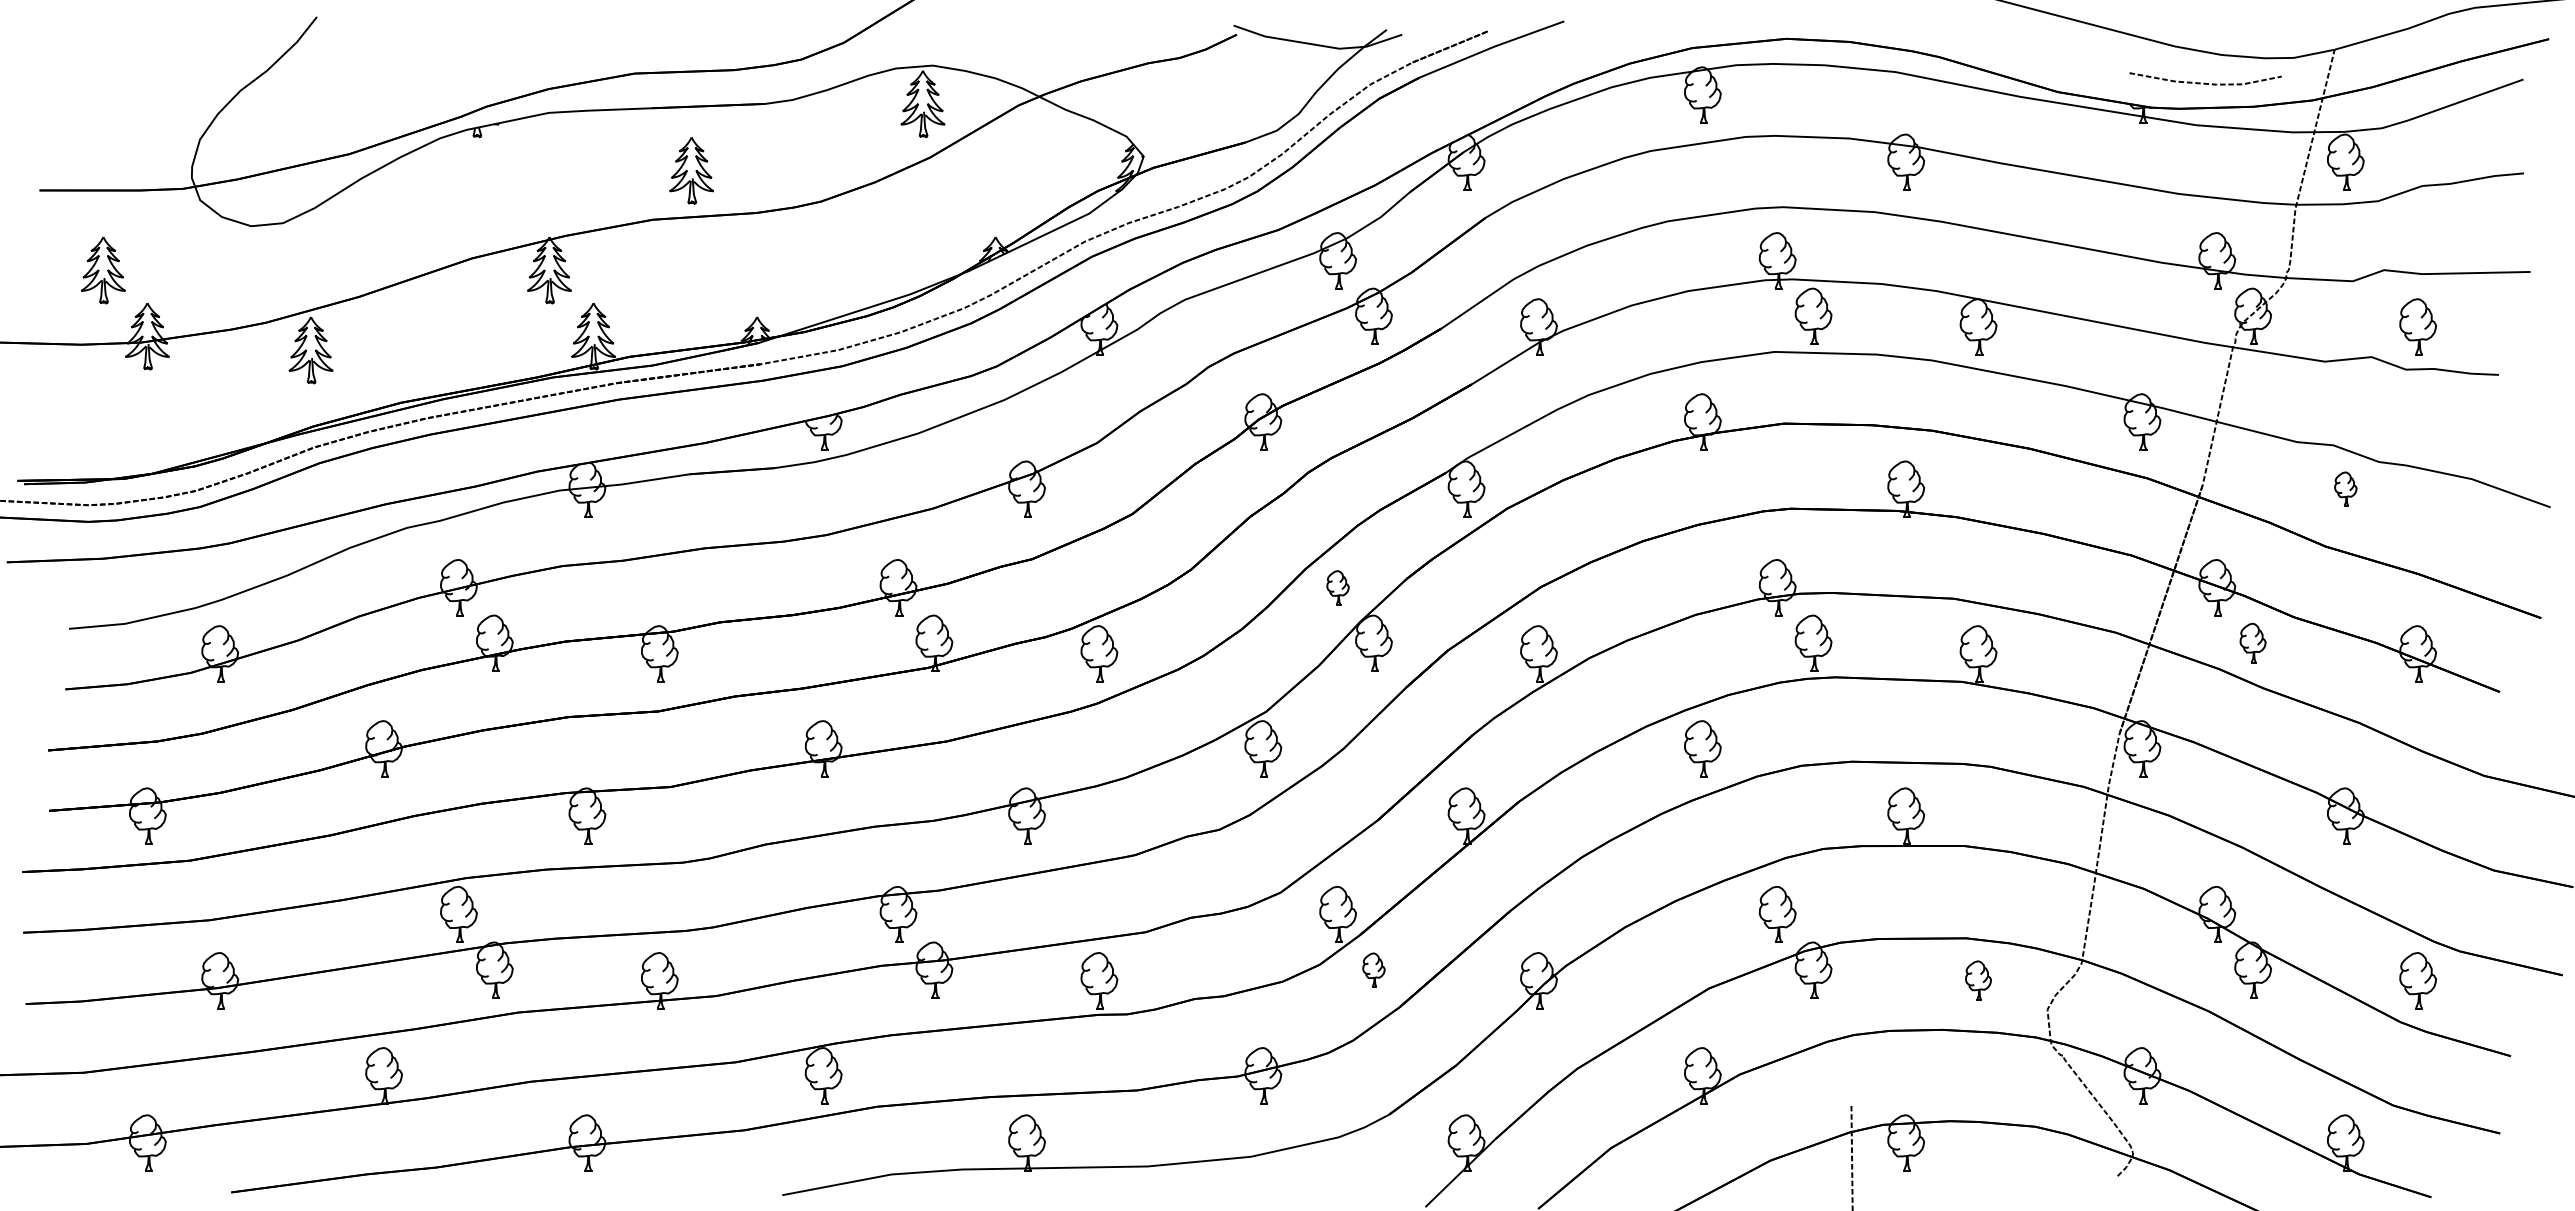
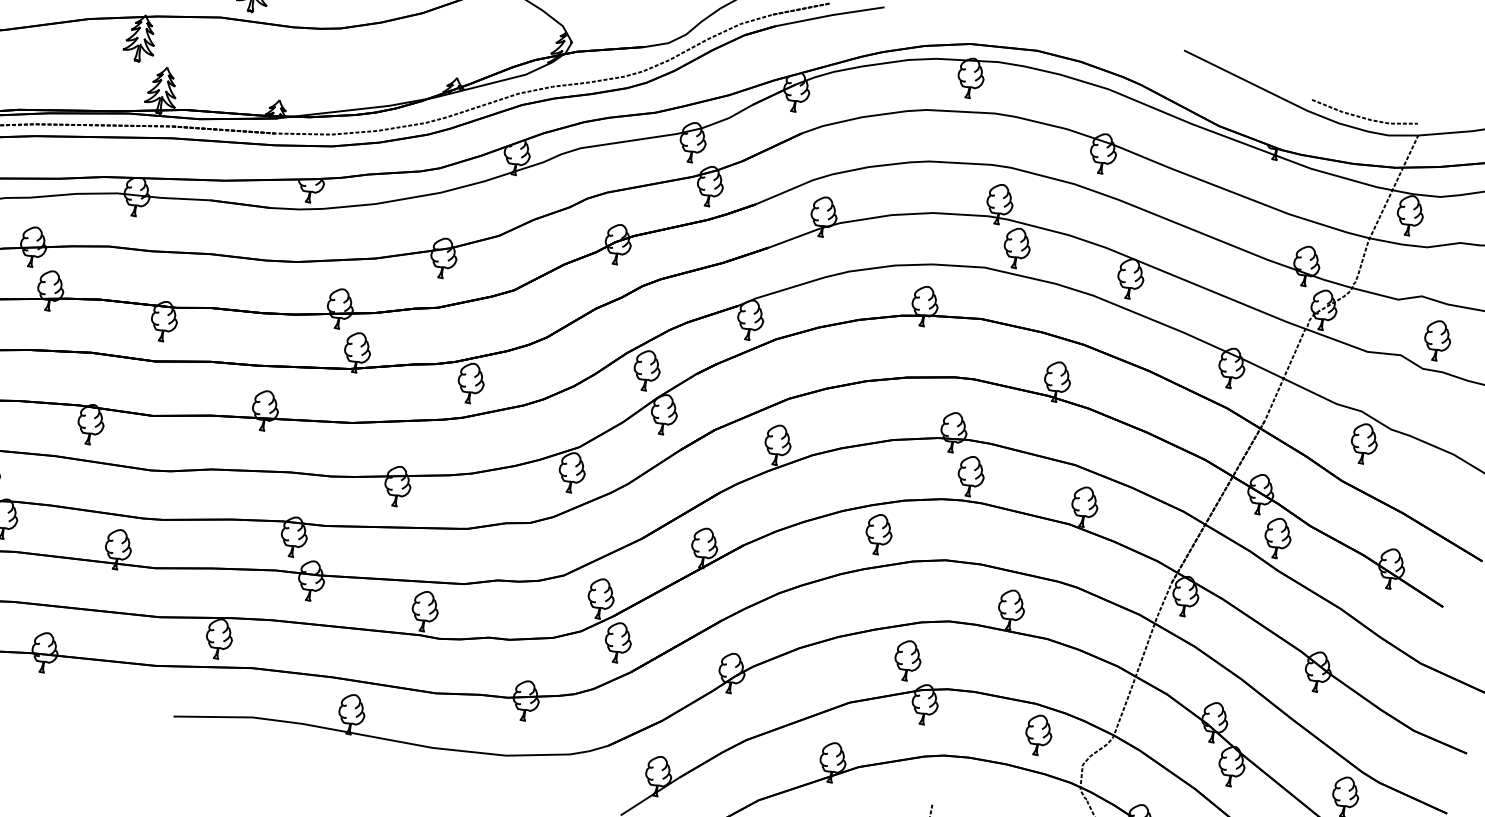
line: (2205, 82) -> (1363, 117), moved
part: (2345, 488) -> (1364, 443), size x1.67
part: (1337, 587) -> (646, 370), size x1.67
part: (2252, 642) -> (1277, 537), size x1.43
part: (1373, 969) -> (617, 642), size x1.67
part: (1978, 980) -> (1038, 735), size x1.43

